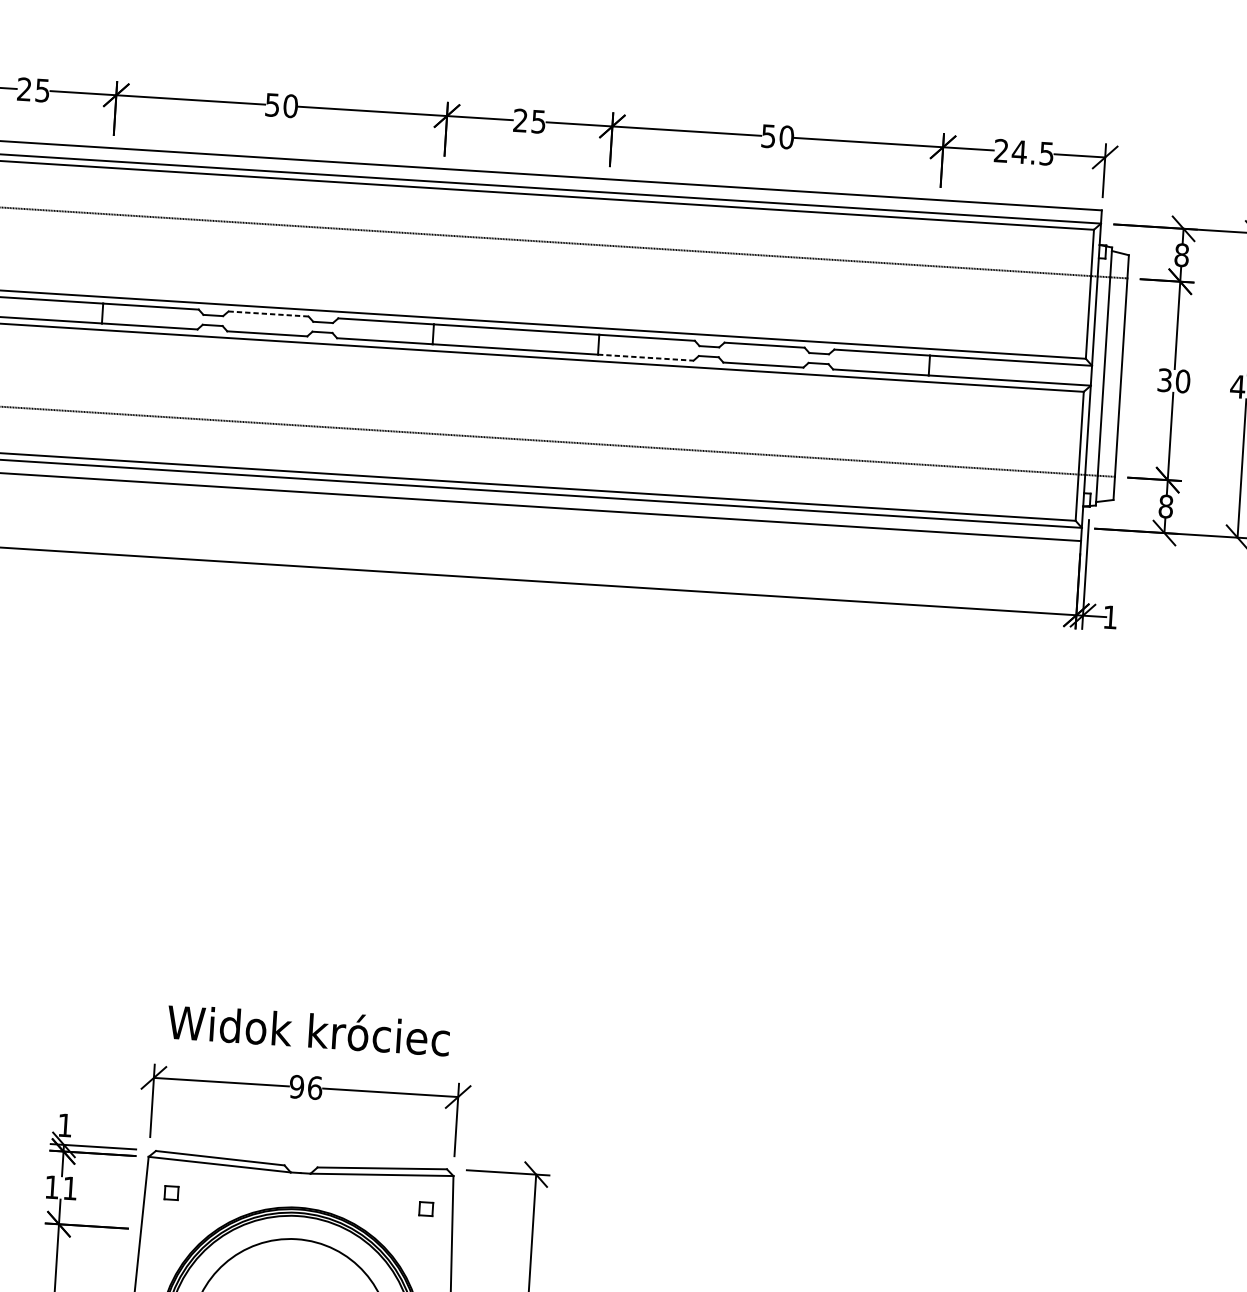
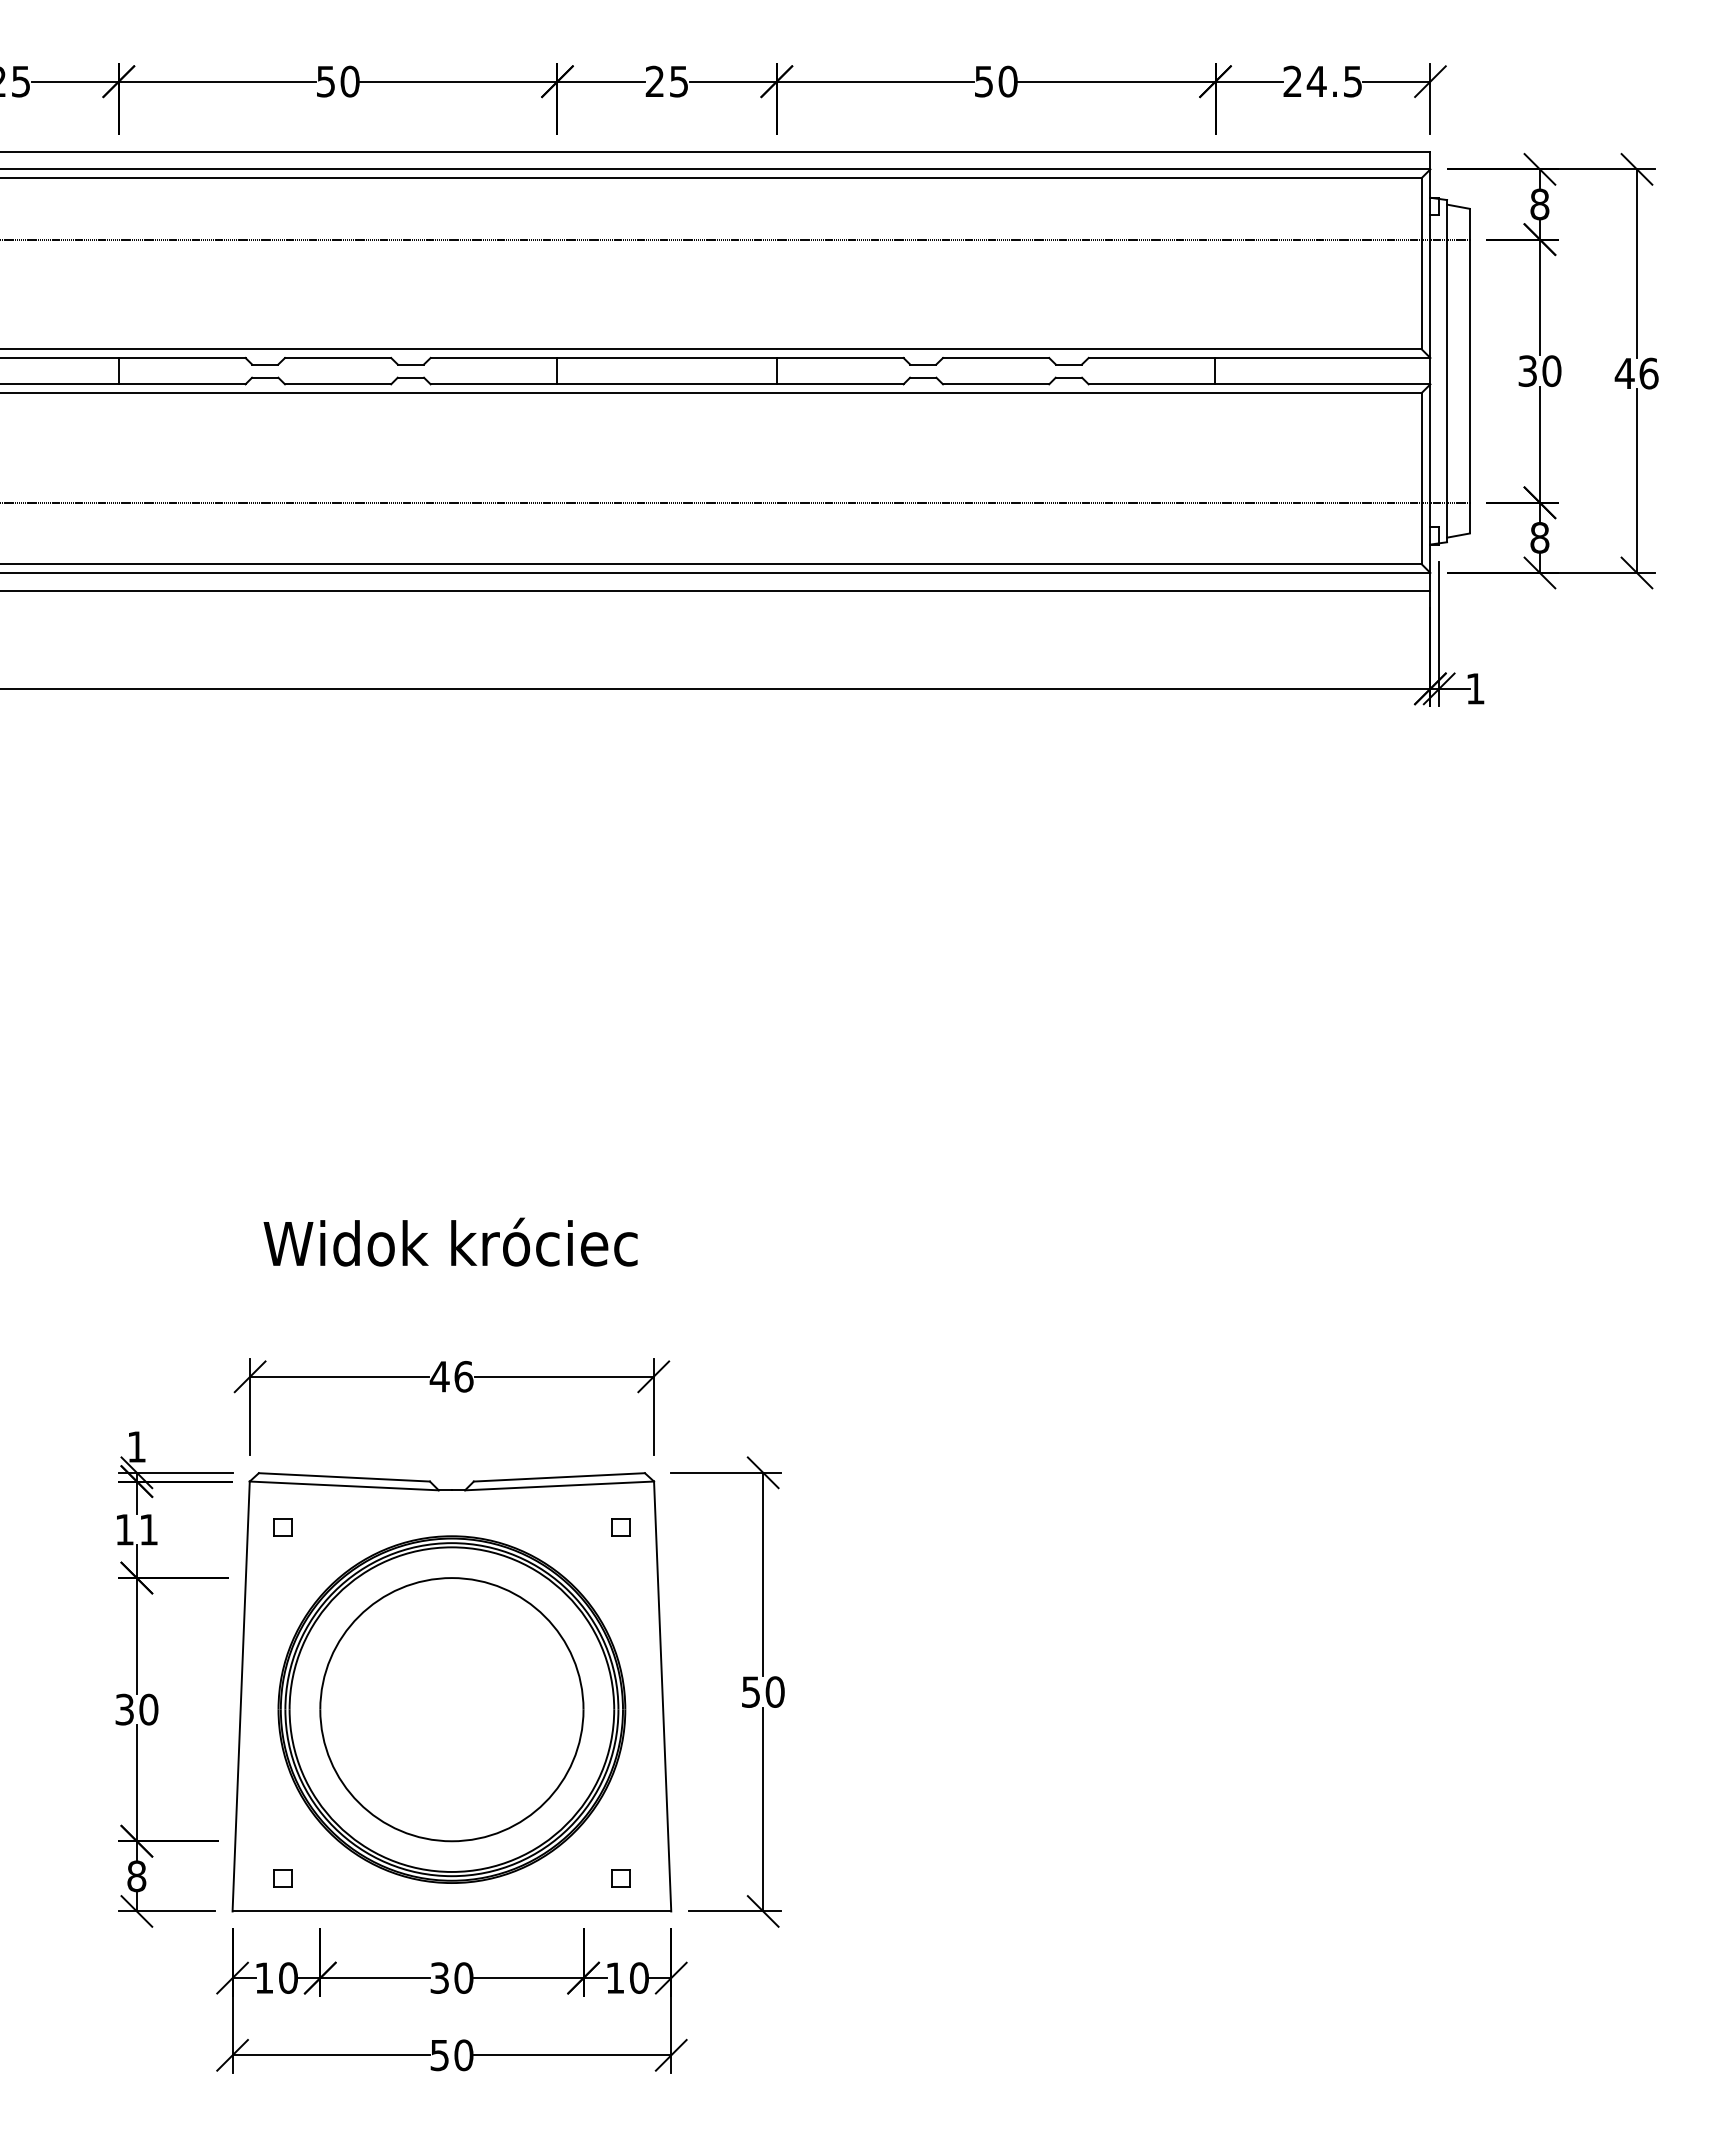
line: (268, 314) -> (338, 358), dashed -> solid
line: (646, 357) -> (840, 384), dashed -> solid
text: (308, 1029) -> (450, 1241), moved
text: (296, 1086) -> (439, 1376), 96 -> 46

